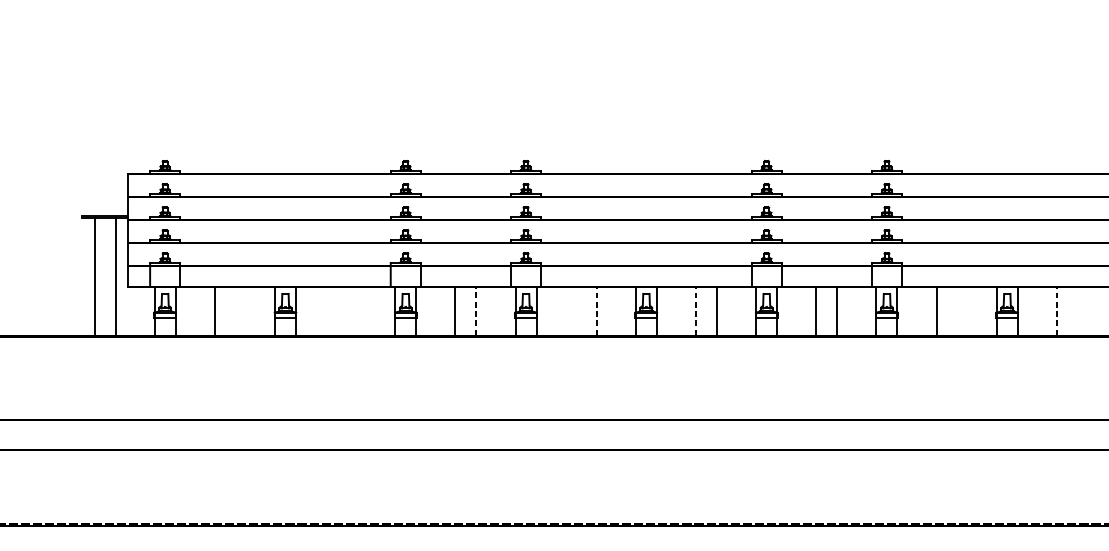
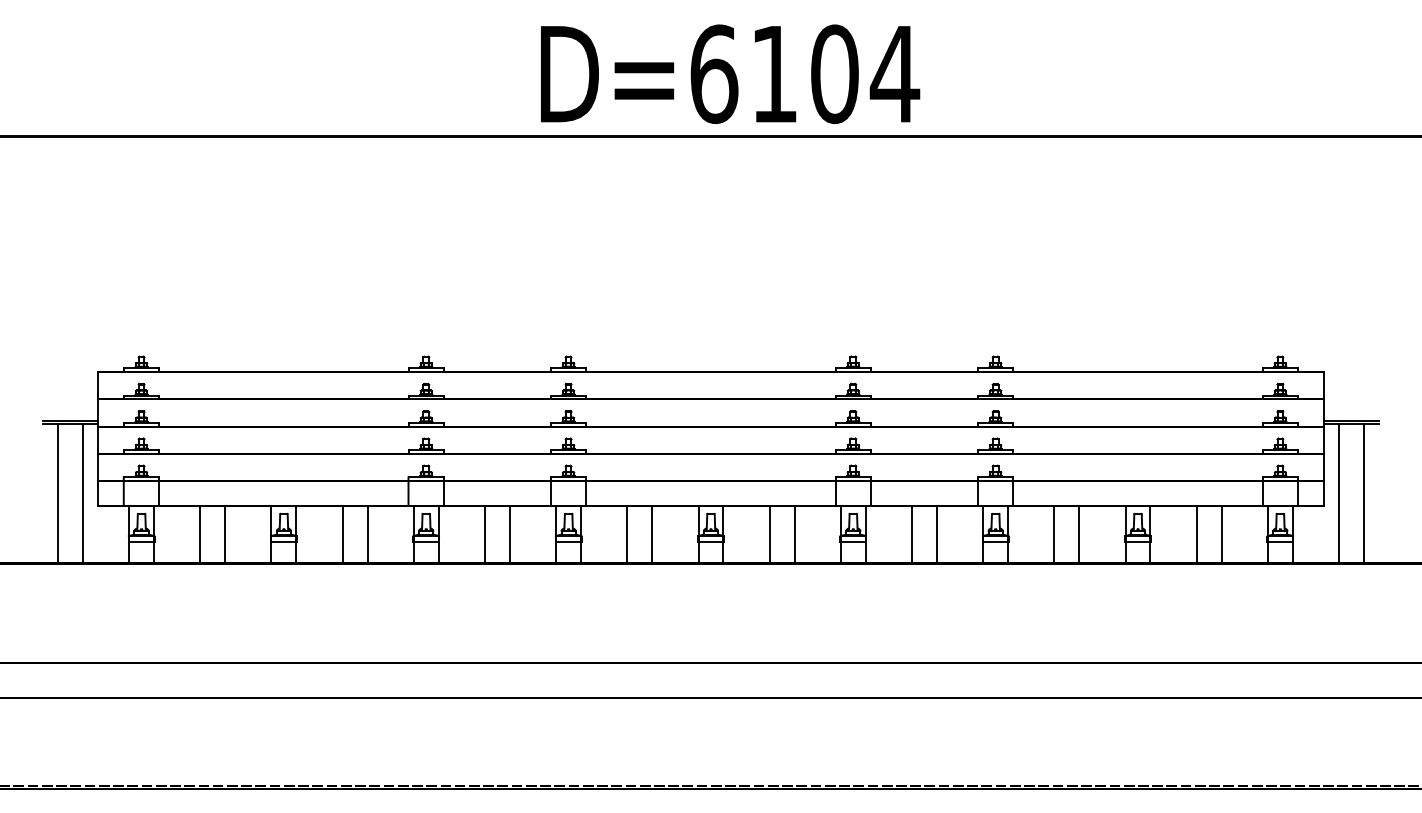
line: (236, 311) -> (225, 534), added
line: (334, 311) -> (342, 534), added
line: (356, 311) -> (367, 534), added
line: (476, 311) -> (509, 534), dashed -> solid
line: (575, 311) -> (627, 534), added
line: (596, 311) -> (652, 534), dashed -> solid
line: (695, 311) -> (769, 534), dashed -> solid
line: (957, 311) -> (1079, 534), added
line: (1056, 311) -> (1196, 534), dashed -> solid
line: (1077, 311) -> (1221, 534), added

